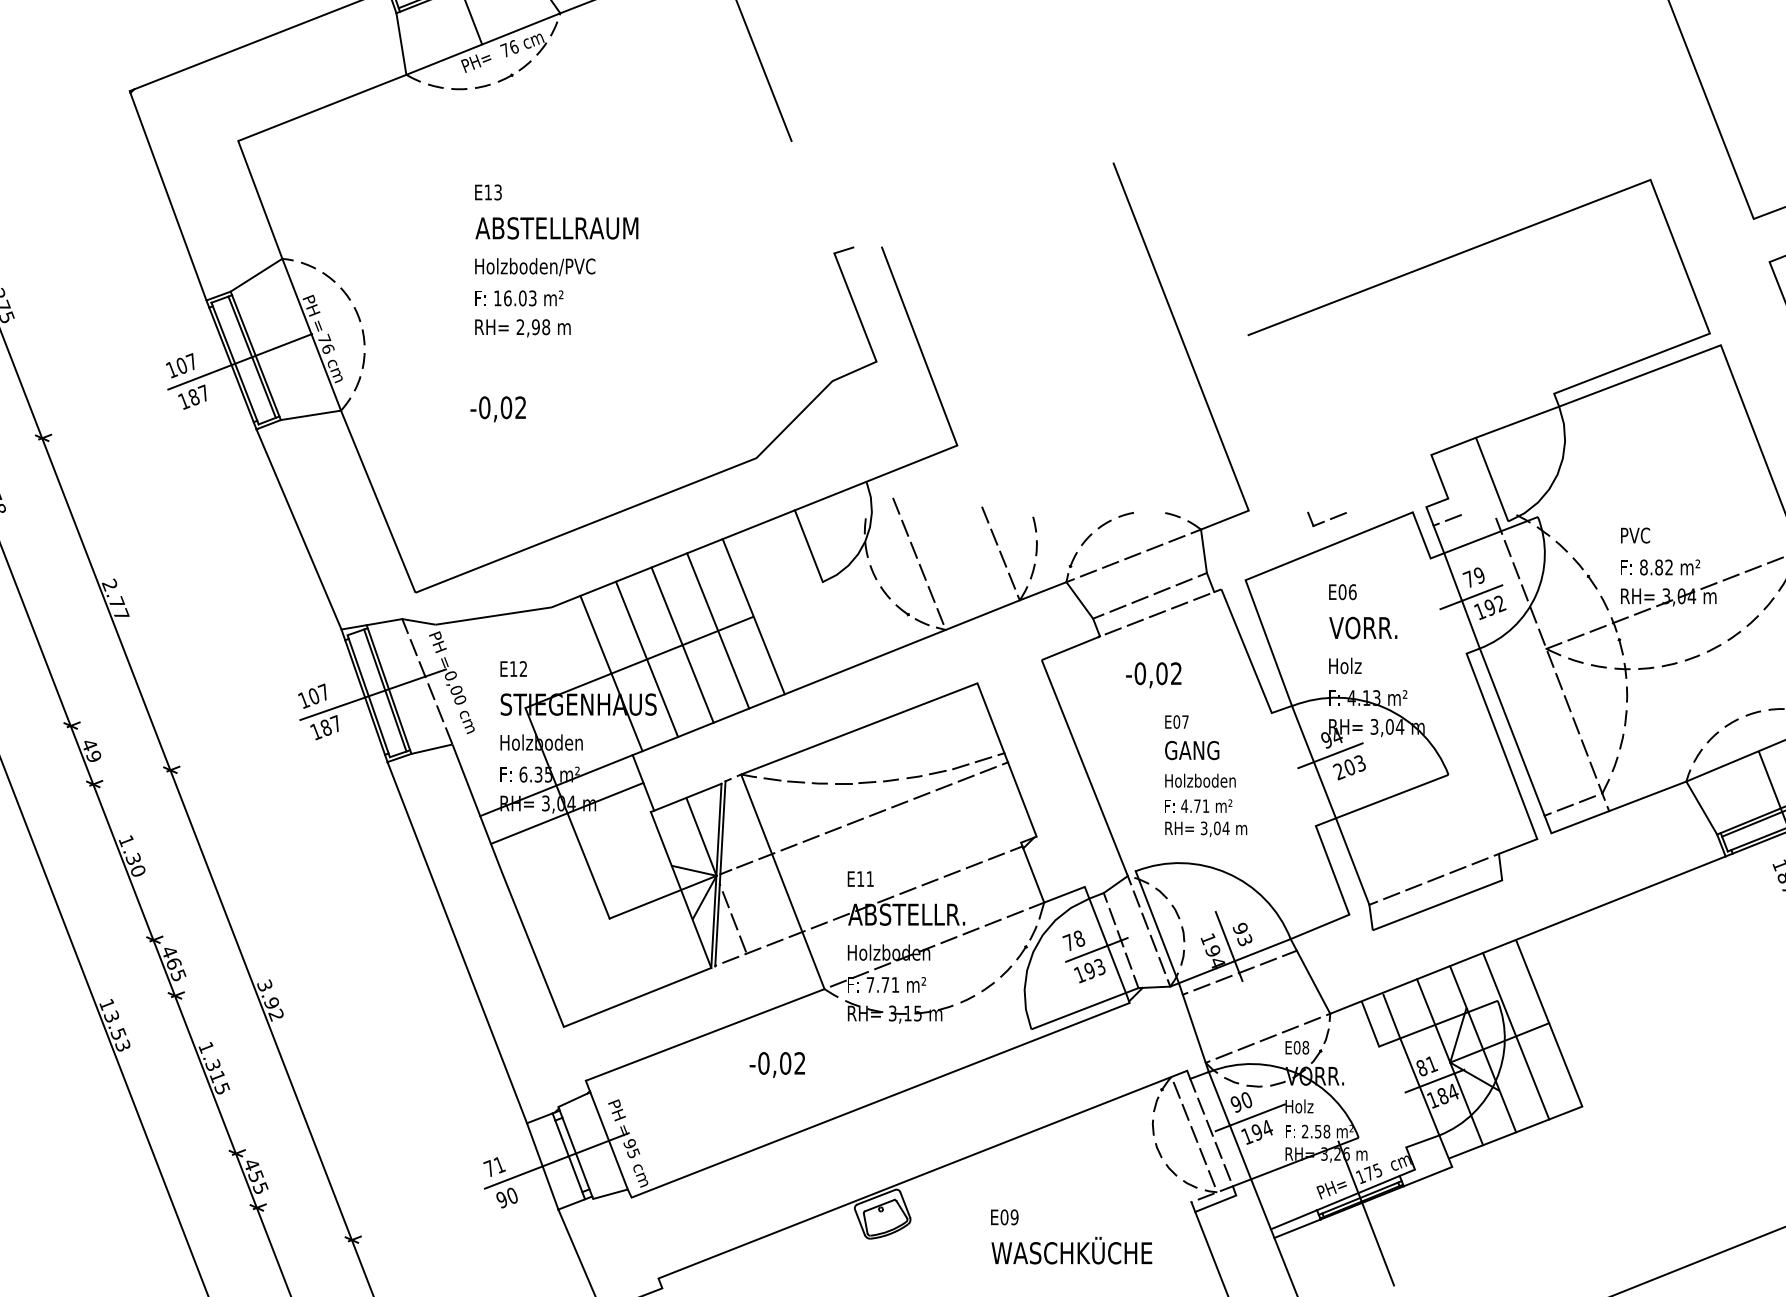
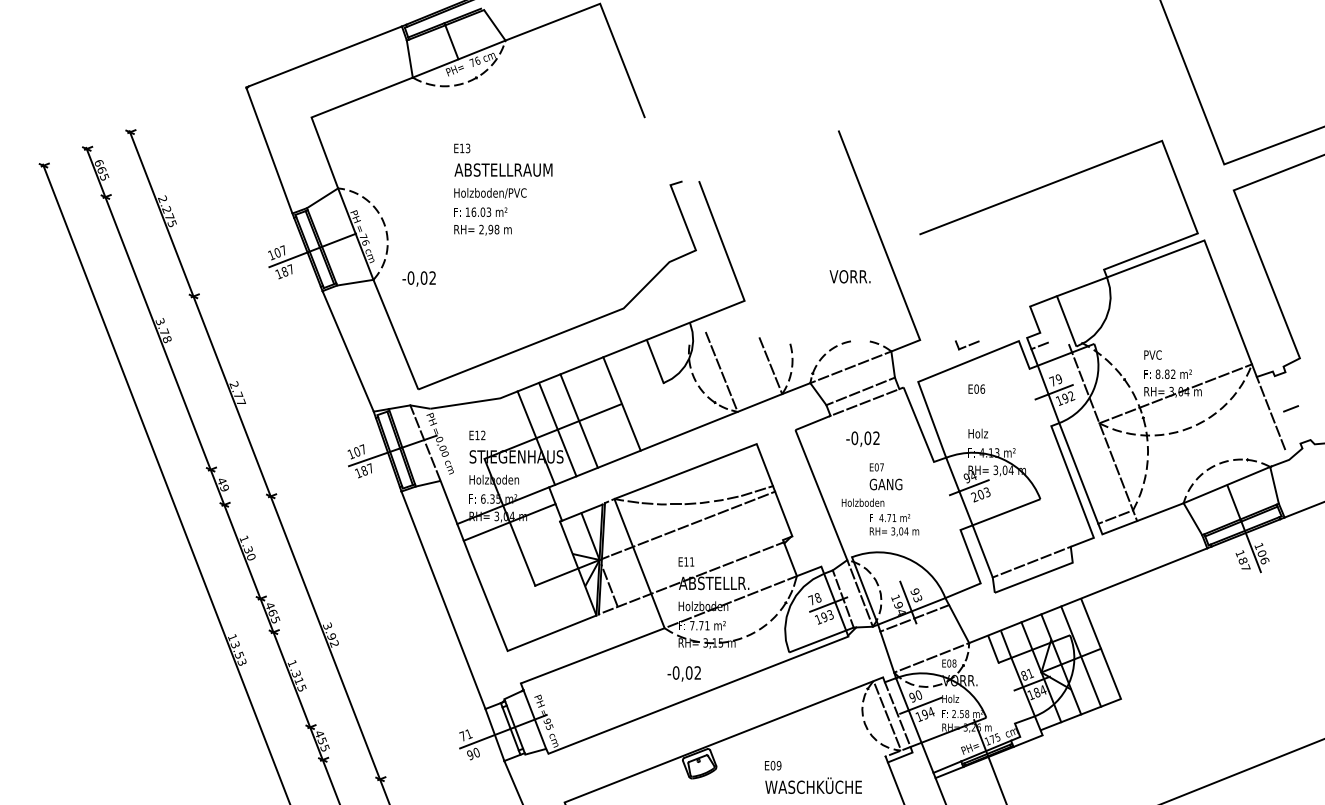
text: (497, 408) -> (418, 278), moved
text: (1362, 627) -> (849, 276), moved
line: (718, 630) -> (600, 412), removed
text: (1199, 780) -> (862, 502), moved
text: (776, 1064) -> (683, 673), moved

